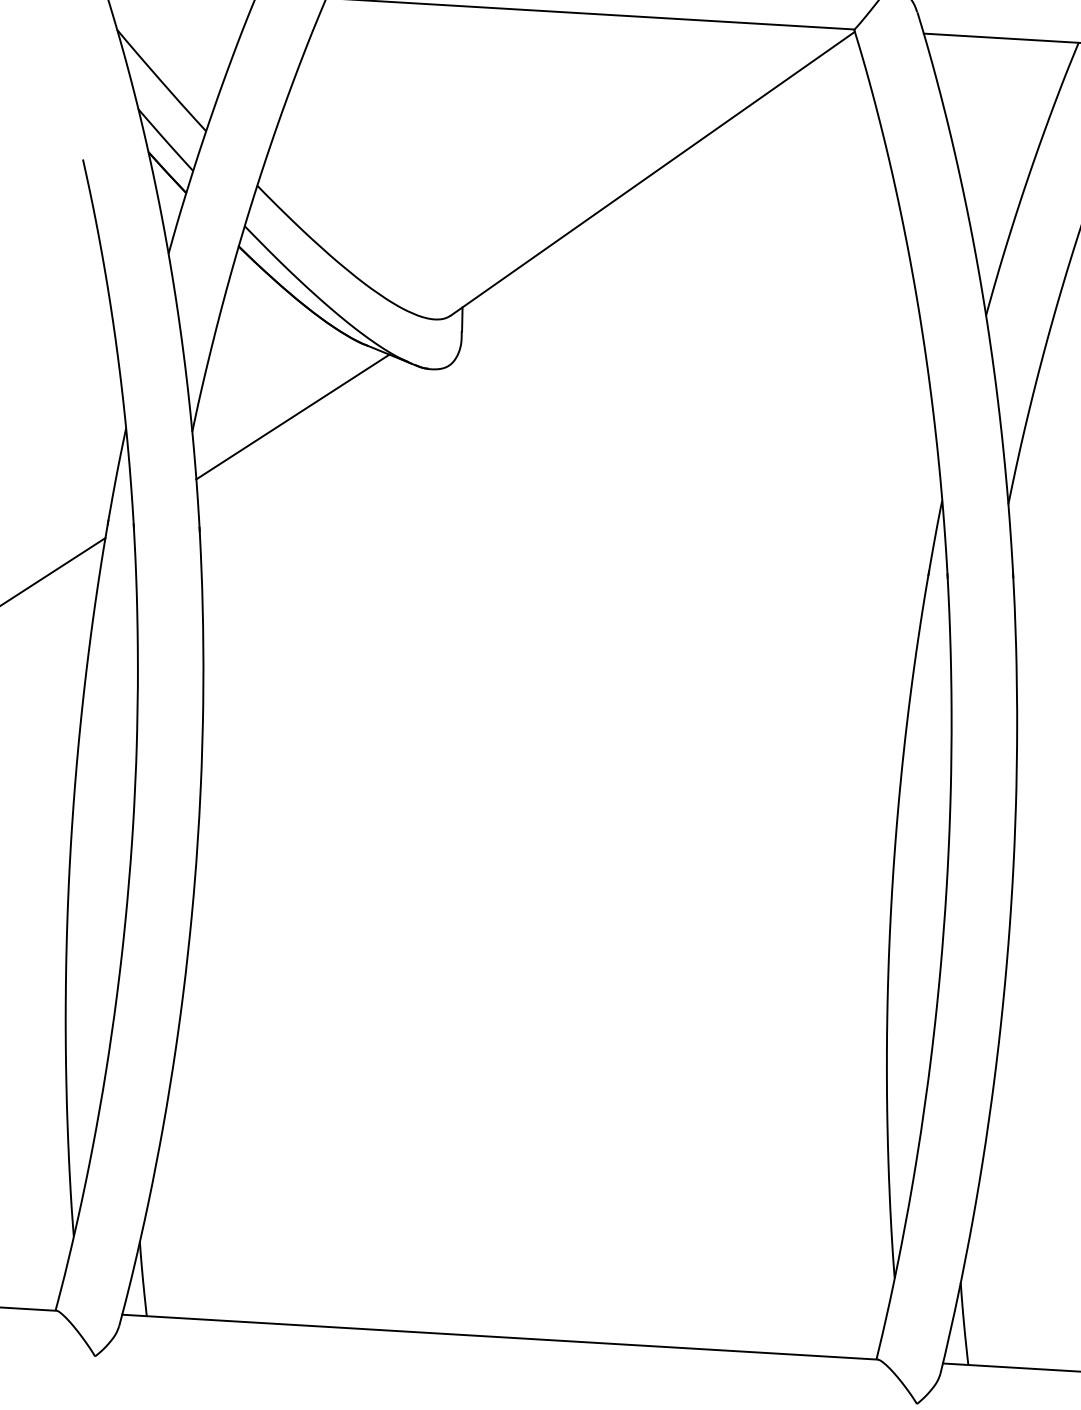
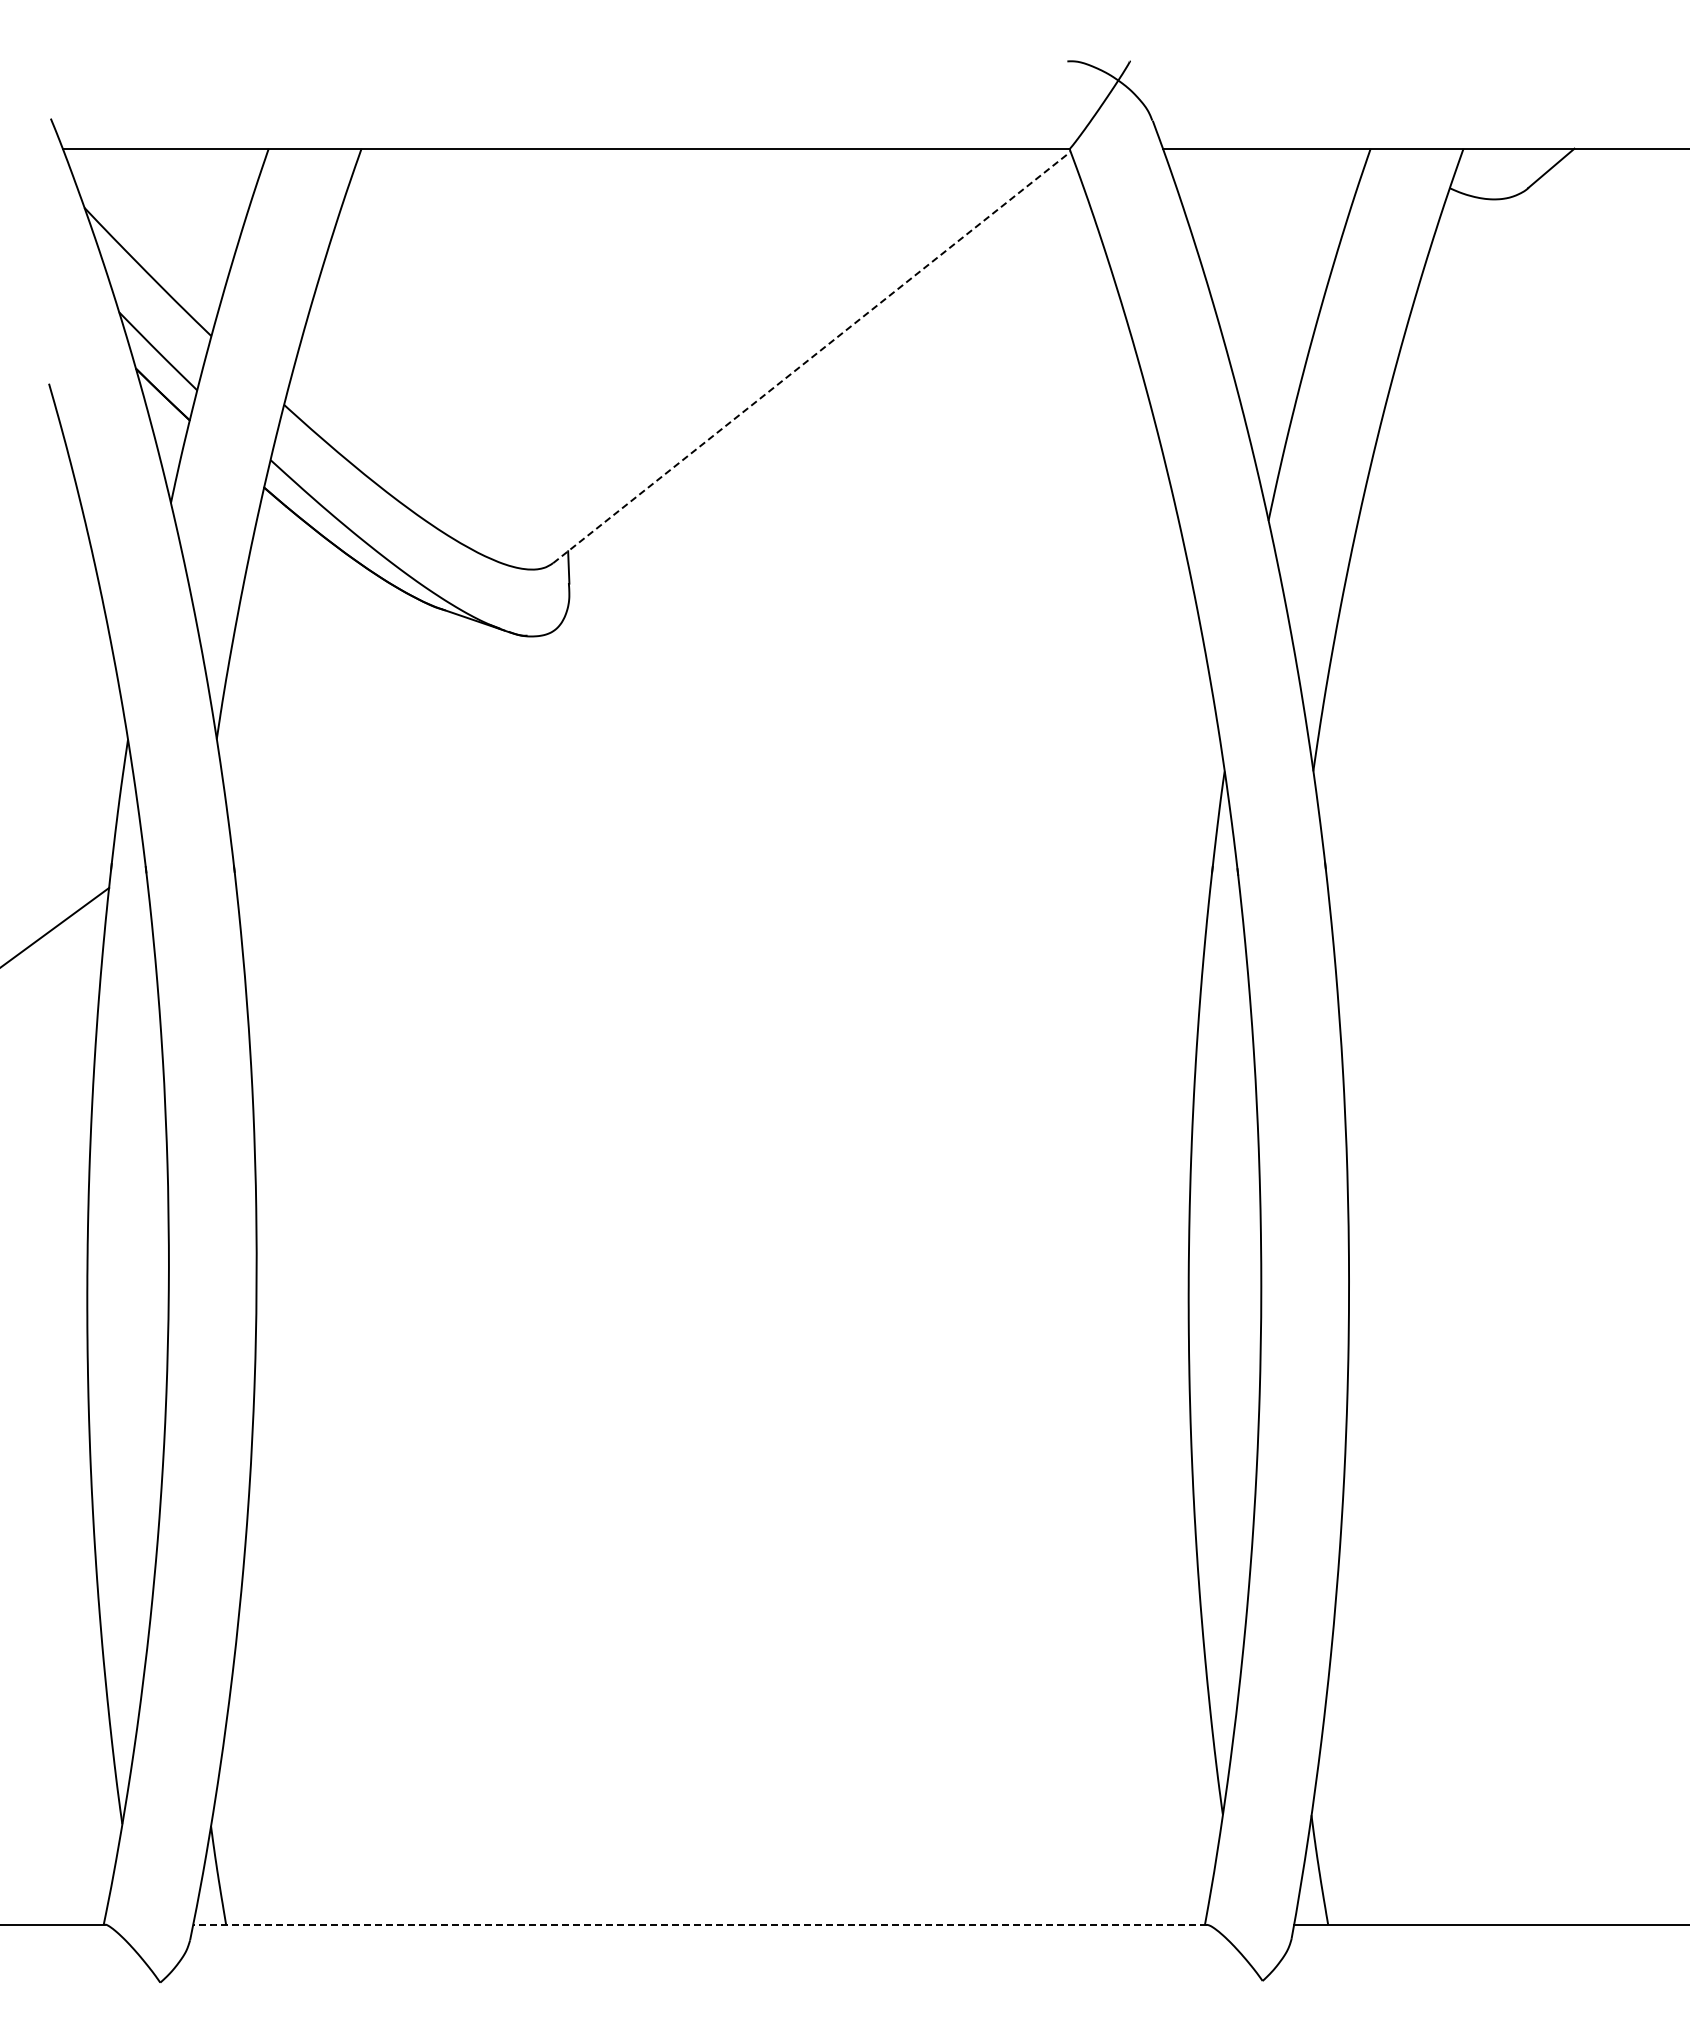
line: (653, 173) -> (812, 357), solid -> dashed
line: (292, 417) -> (349, 711), removed
line: (499, 1336) -> (699, 1924), solid -> dashed

